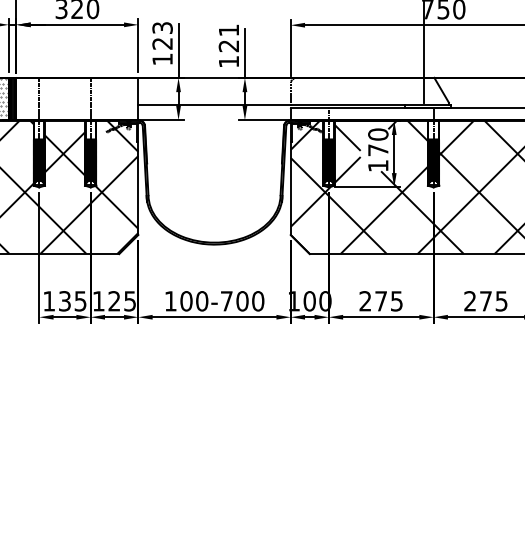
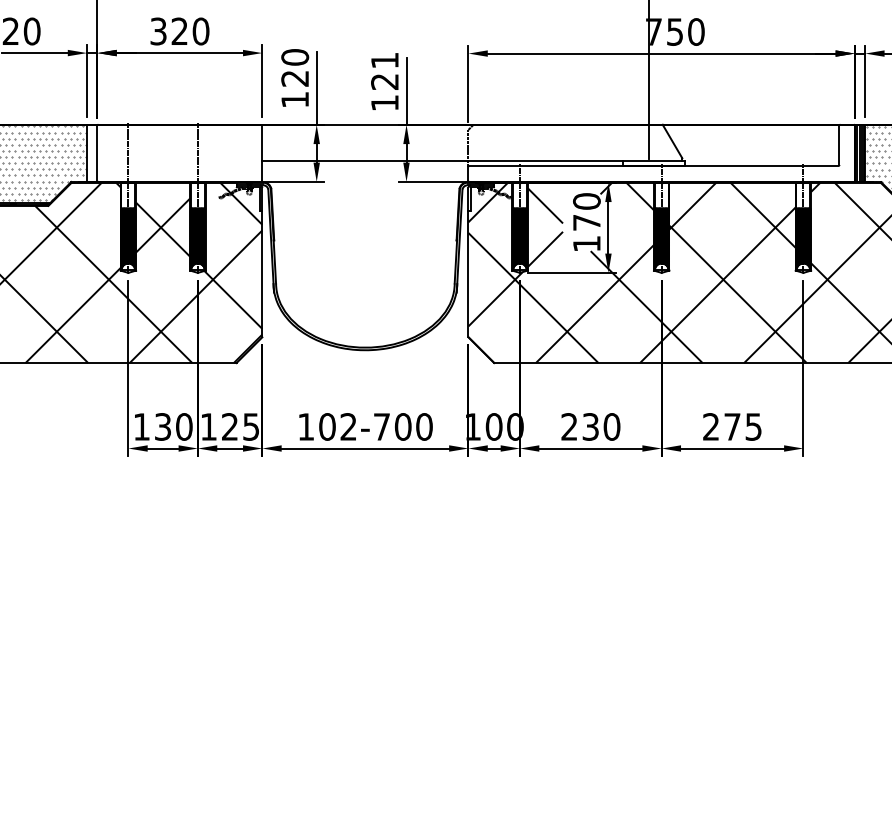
text: (162, 28) -> (295, 57), 123 -> 120
hatch: (12, 98) -> (92, 152), removed
text: (80, 300) -> (184, 426), 135 -> 130
text: (202, 300) -> (348, 426), 100-700 -> 102-700
text: (389, 300) -> (601, 426), 275 -> 230

